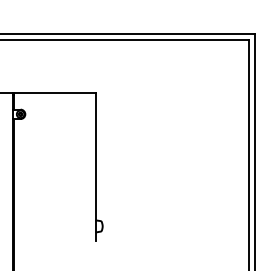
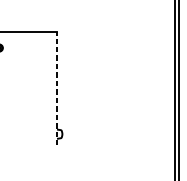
line: (95, 167) -> (56, 88), solid -> dashed

